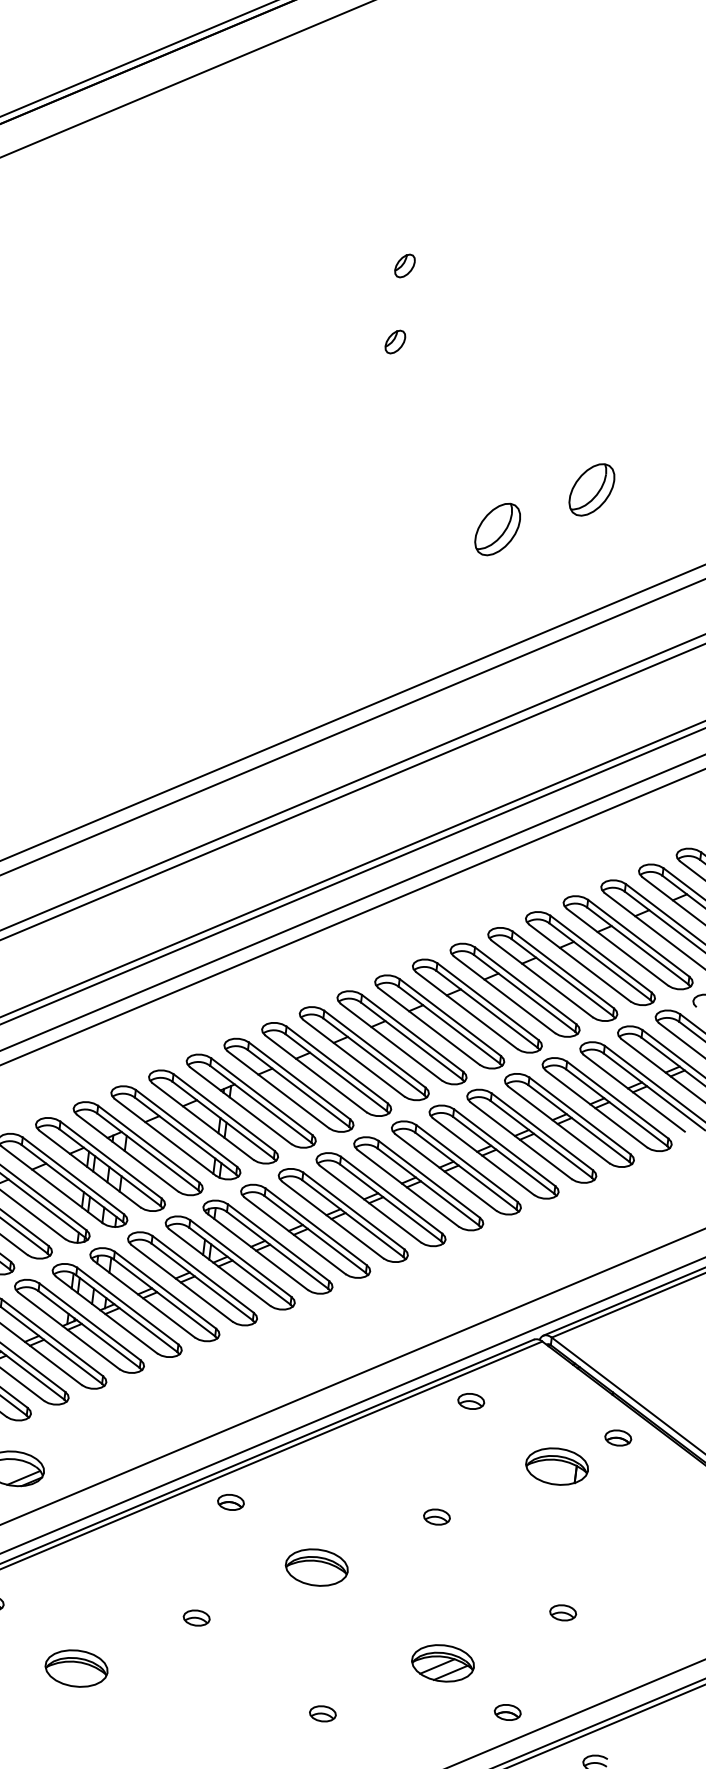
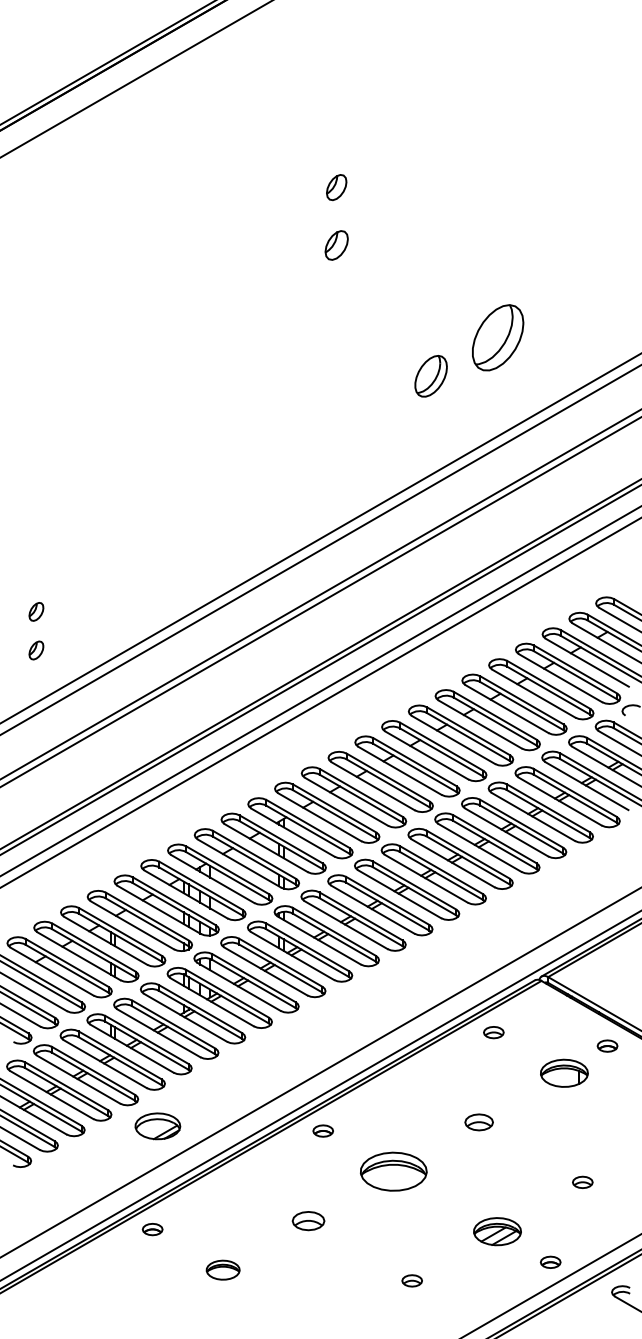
part: (404, 265) -> (336, 187), size x1.4
part: (395, 342) -> (336, 245), size x1.6
part: (591, 489) -> (497, 337), size x1.6
part: (436, 1516) -> (478, 1122), size x1.4
part: (316, 1567) -> (393, 1171), size x1.4
part: (196, 1617) -> (308, 1220), size x1.6
part: (75, 1667) -> (222, 1269), size x0.7

